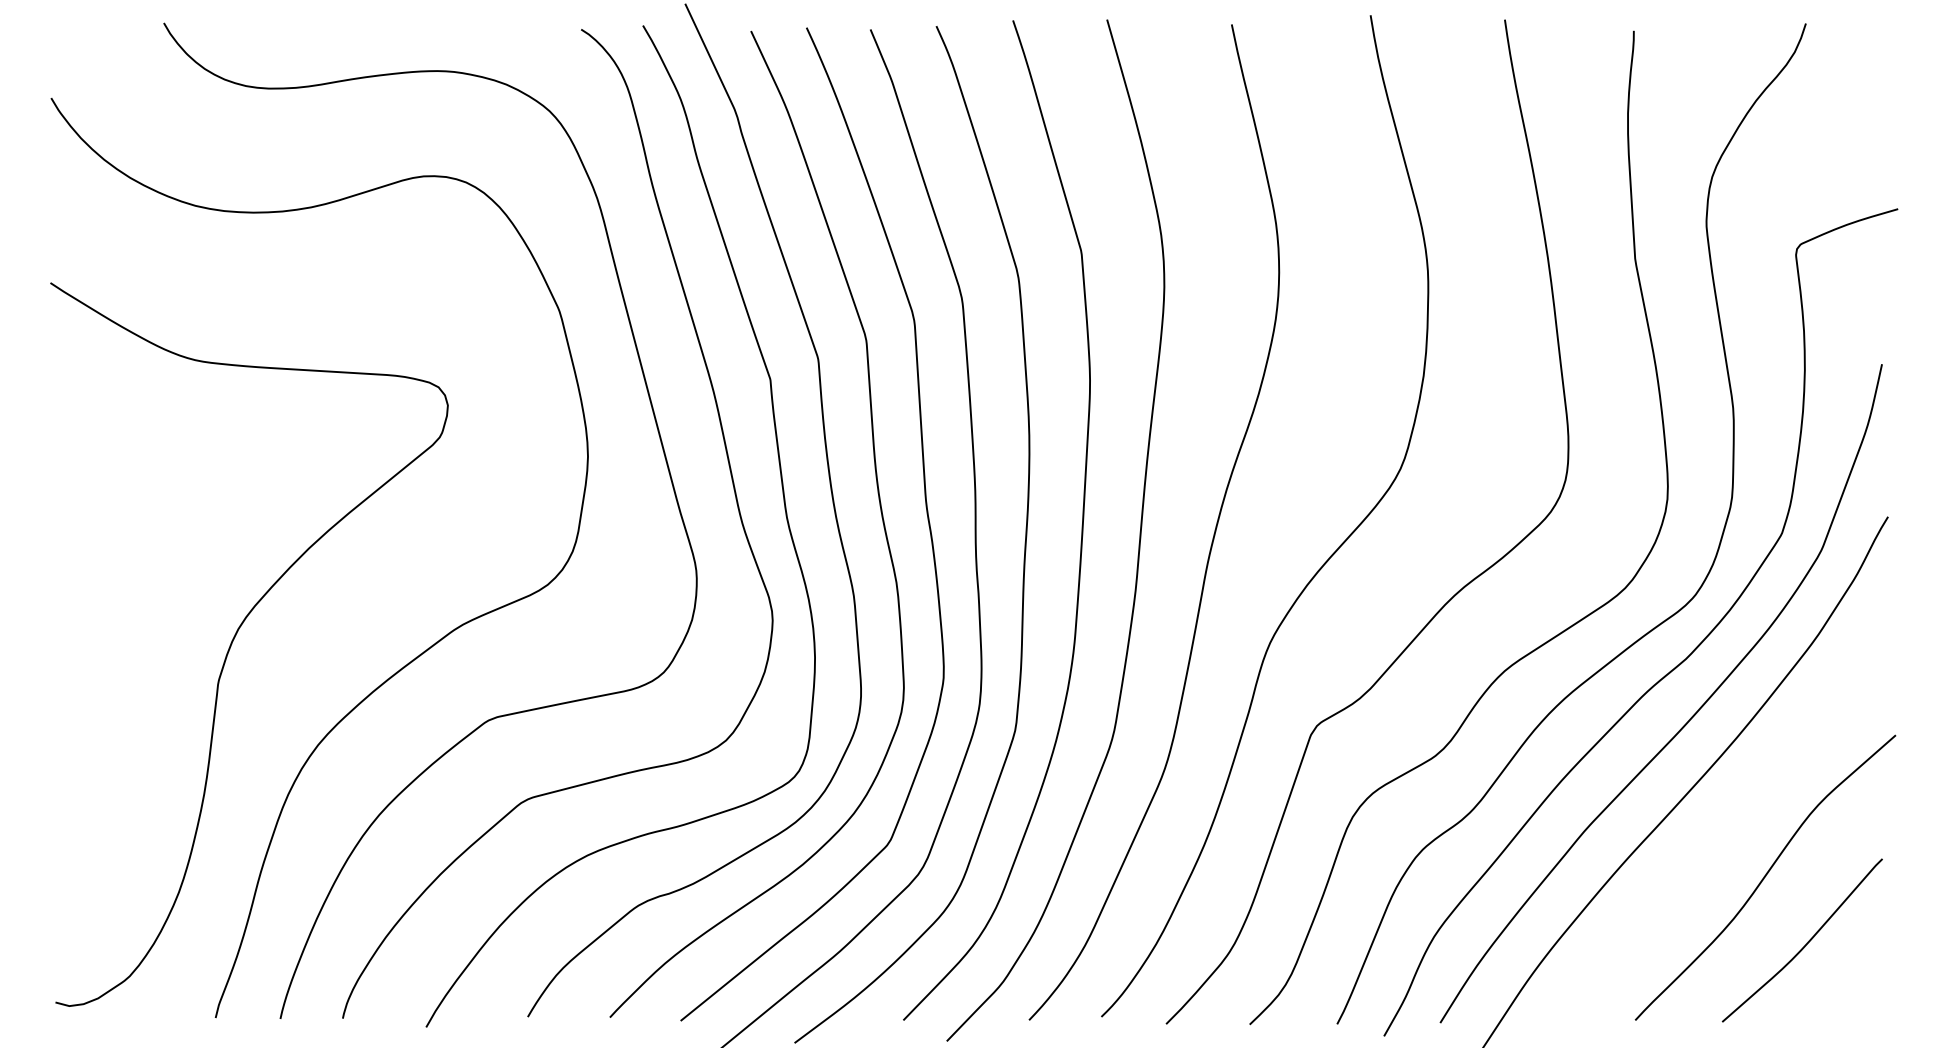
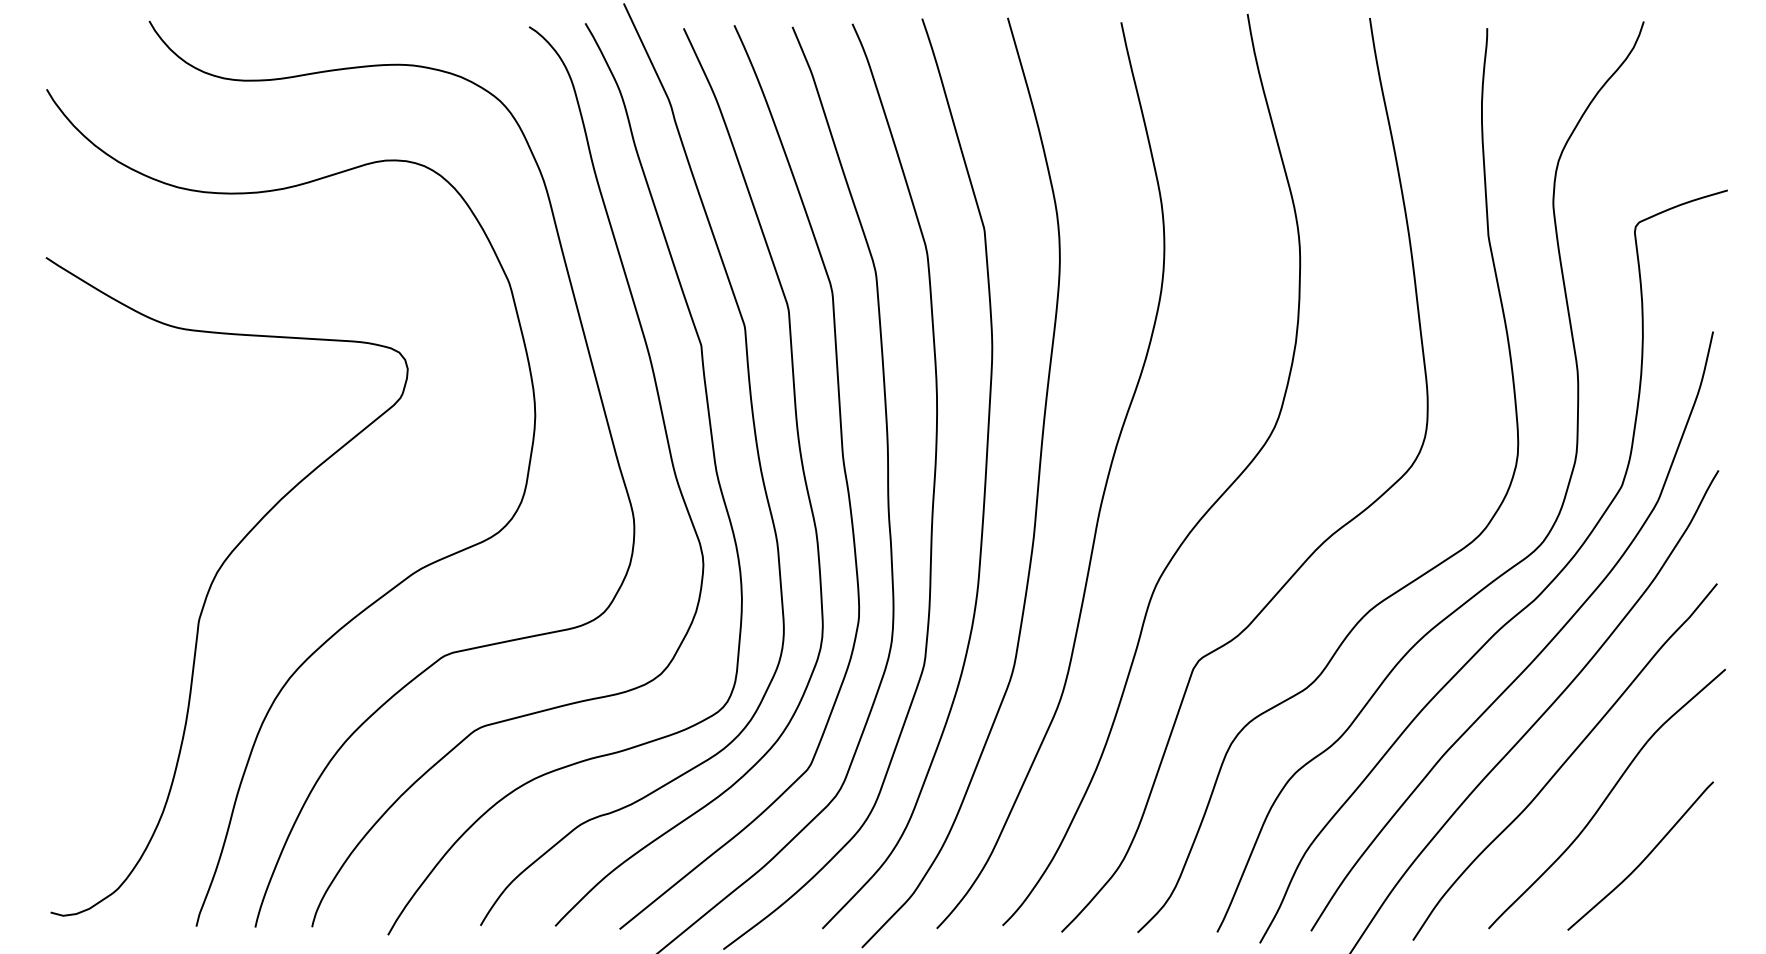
curve: (1718, 837) -> (1564, 762), added

